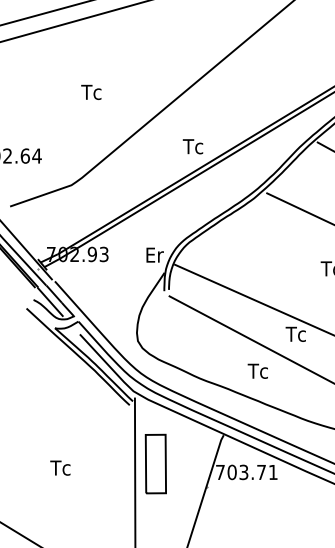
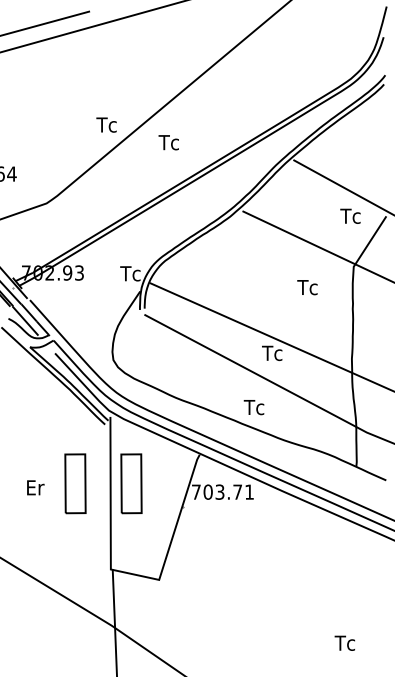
text: (91, 91) -> (106, 124), moved
text: (192, 146) -> (168, 142), moved
text: (154, 254) -> (130, 273), Er -> Tc
text: (257, 371) -> (253, 407), moved
part: (100, 463) -> (75, 483), added
text: (60, 467) -> (35, 487), Tc -> Er

